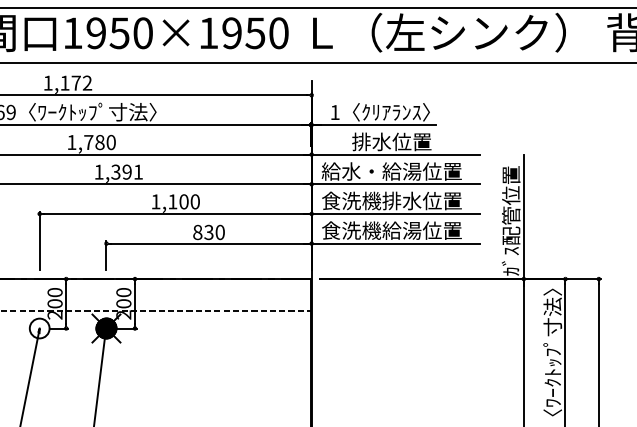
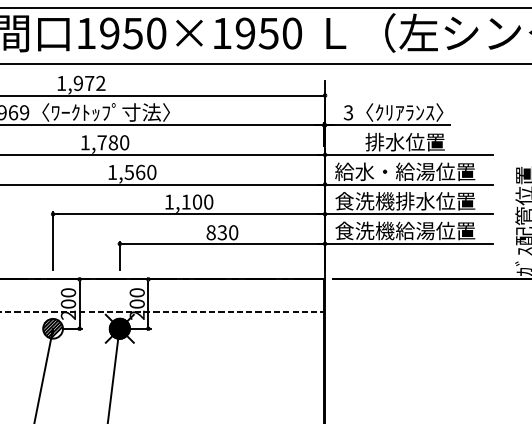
text: (64, 82) -> (77, 82), 1,172 -> 1,972
text: (334, 112) -> (347, 112), 1 -> 3
text: (127, 171) -> (140, 171), 1,391 -> 1,560
hatch: (39, 328) -> (52, 328), added

